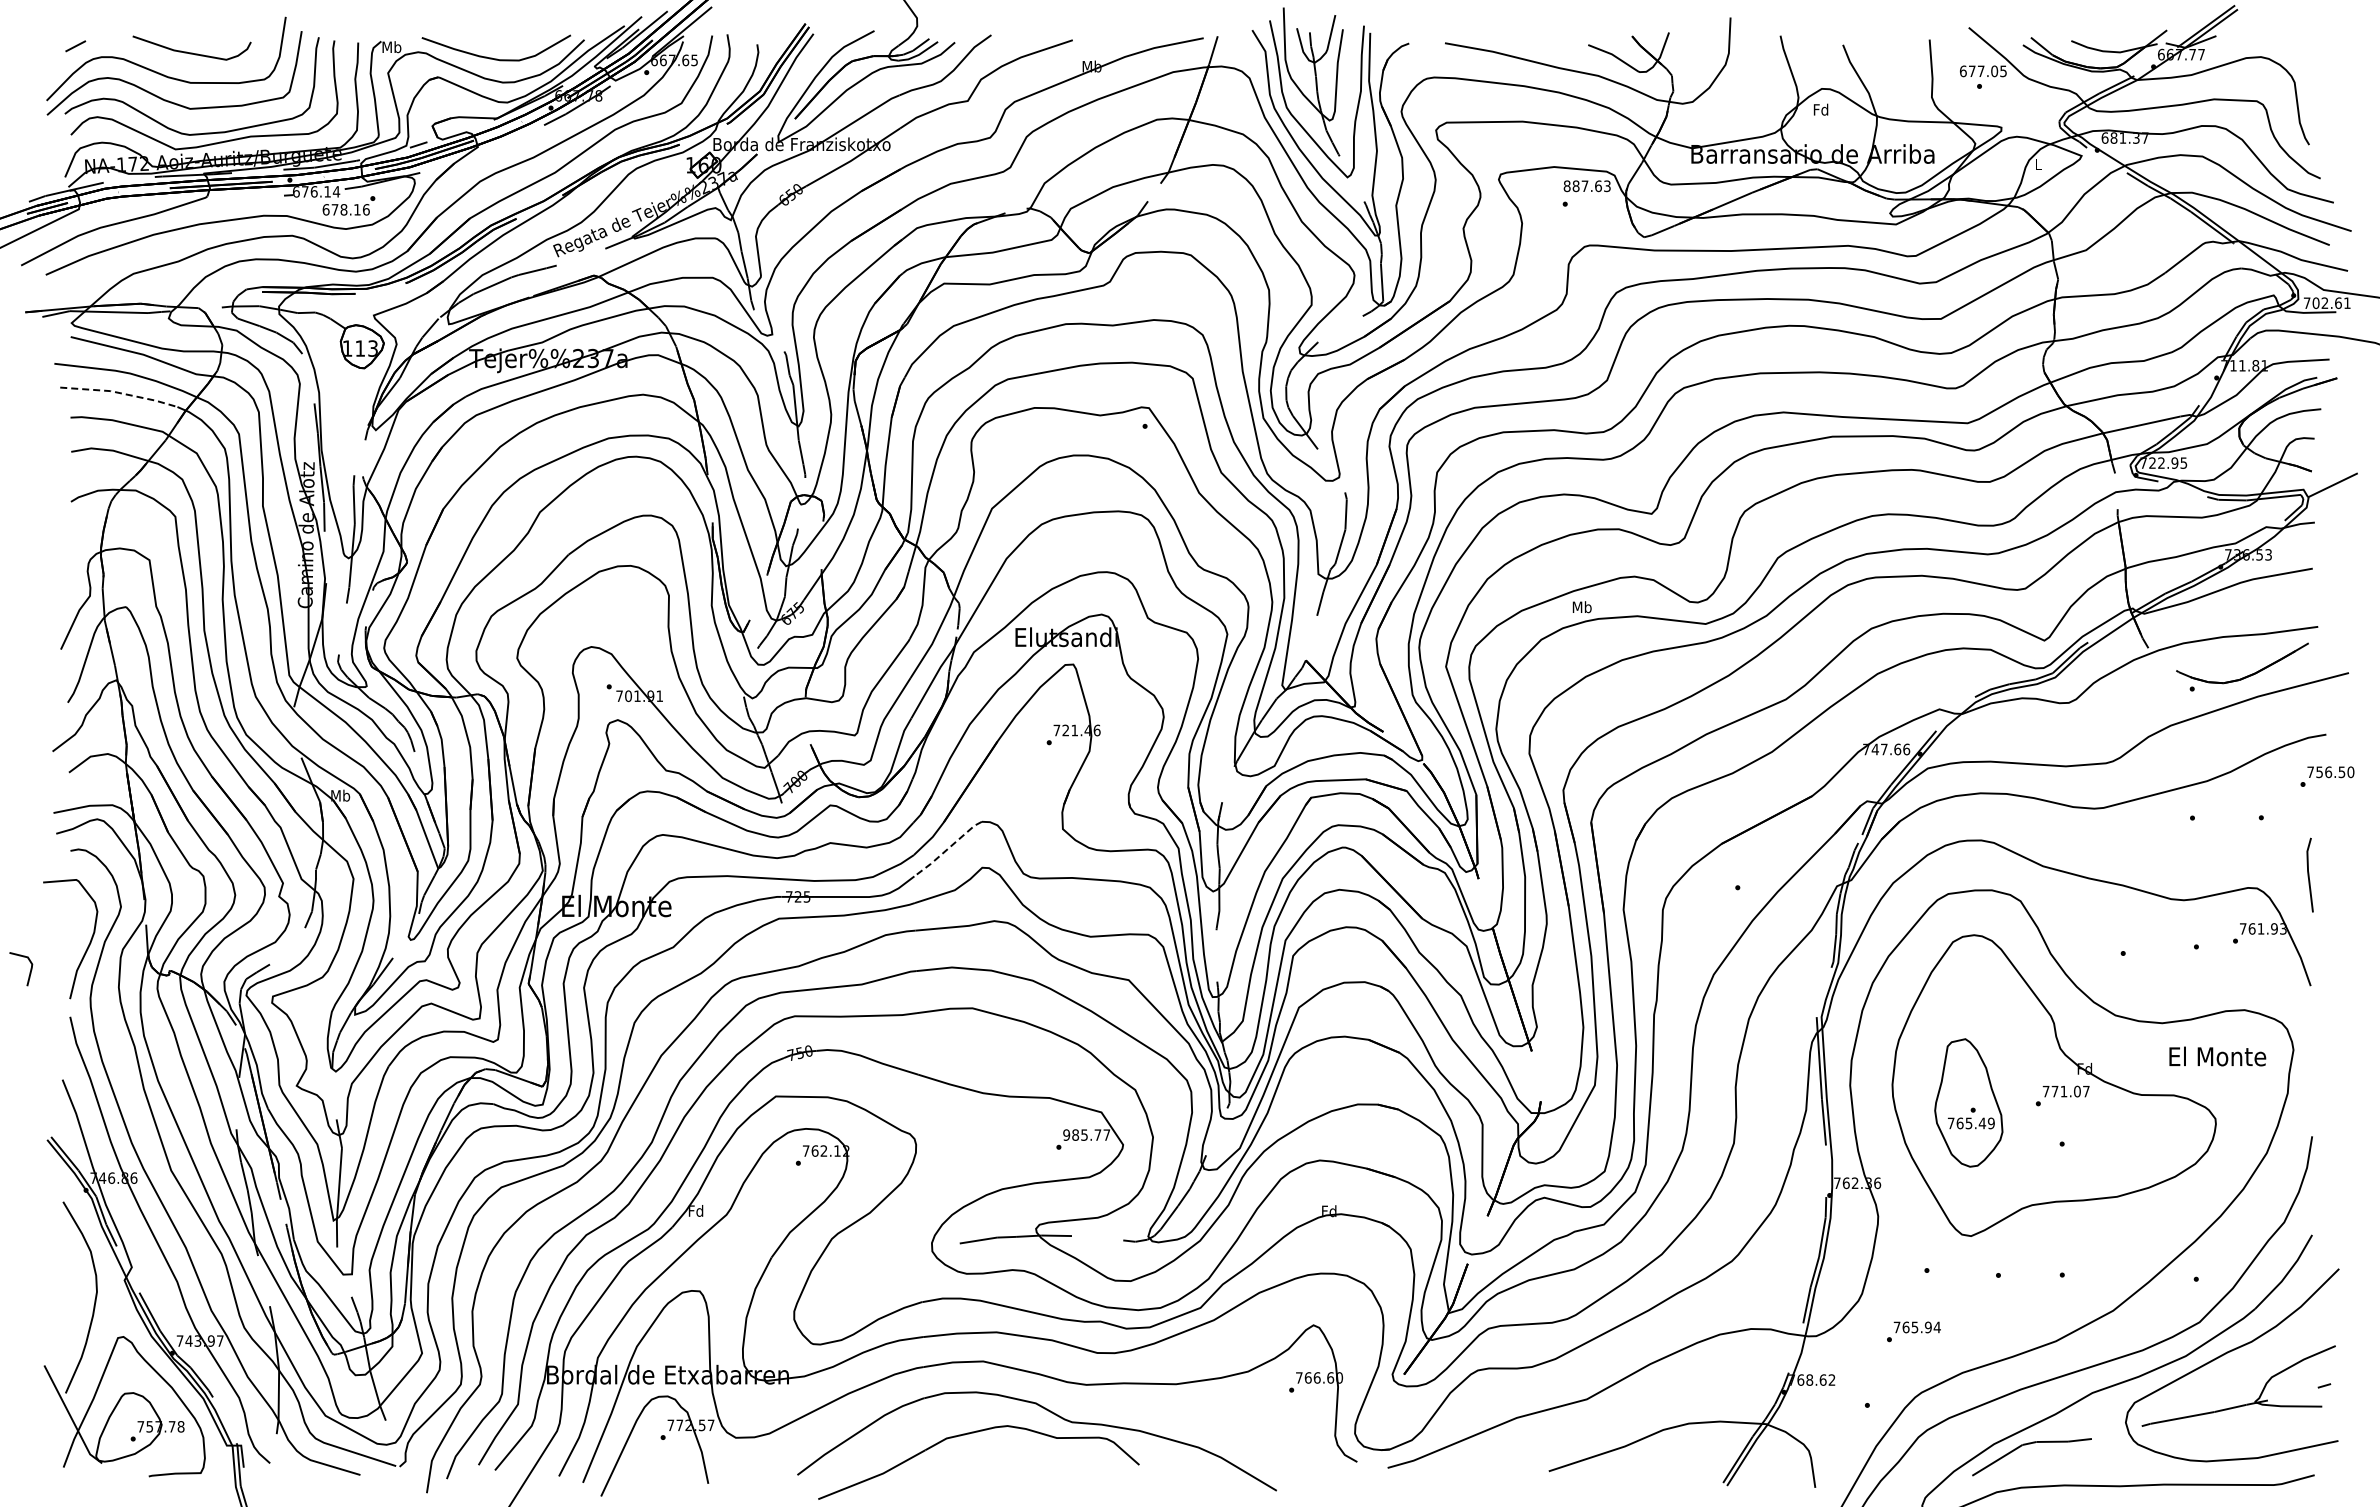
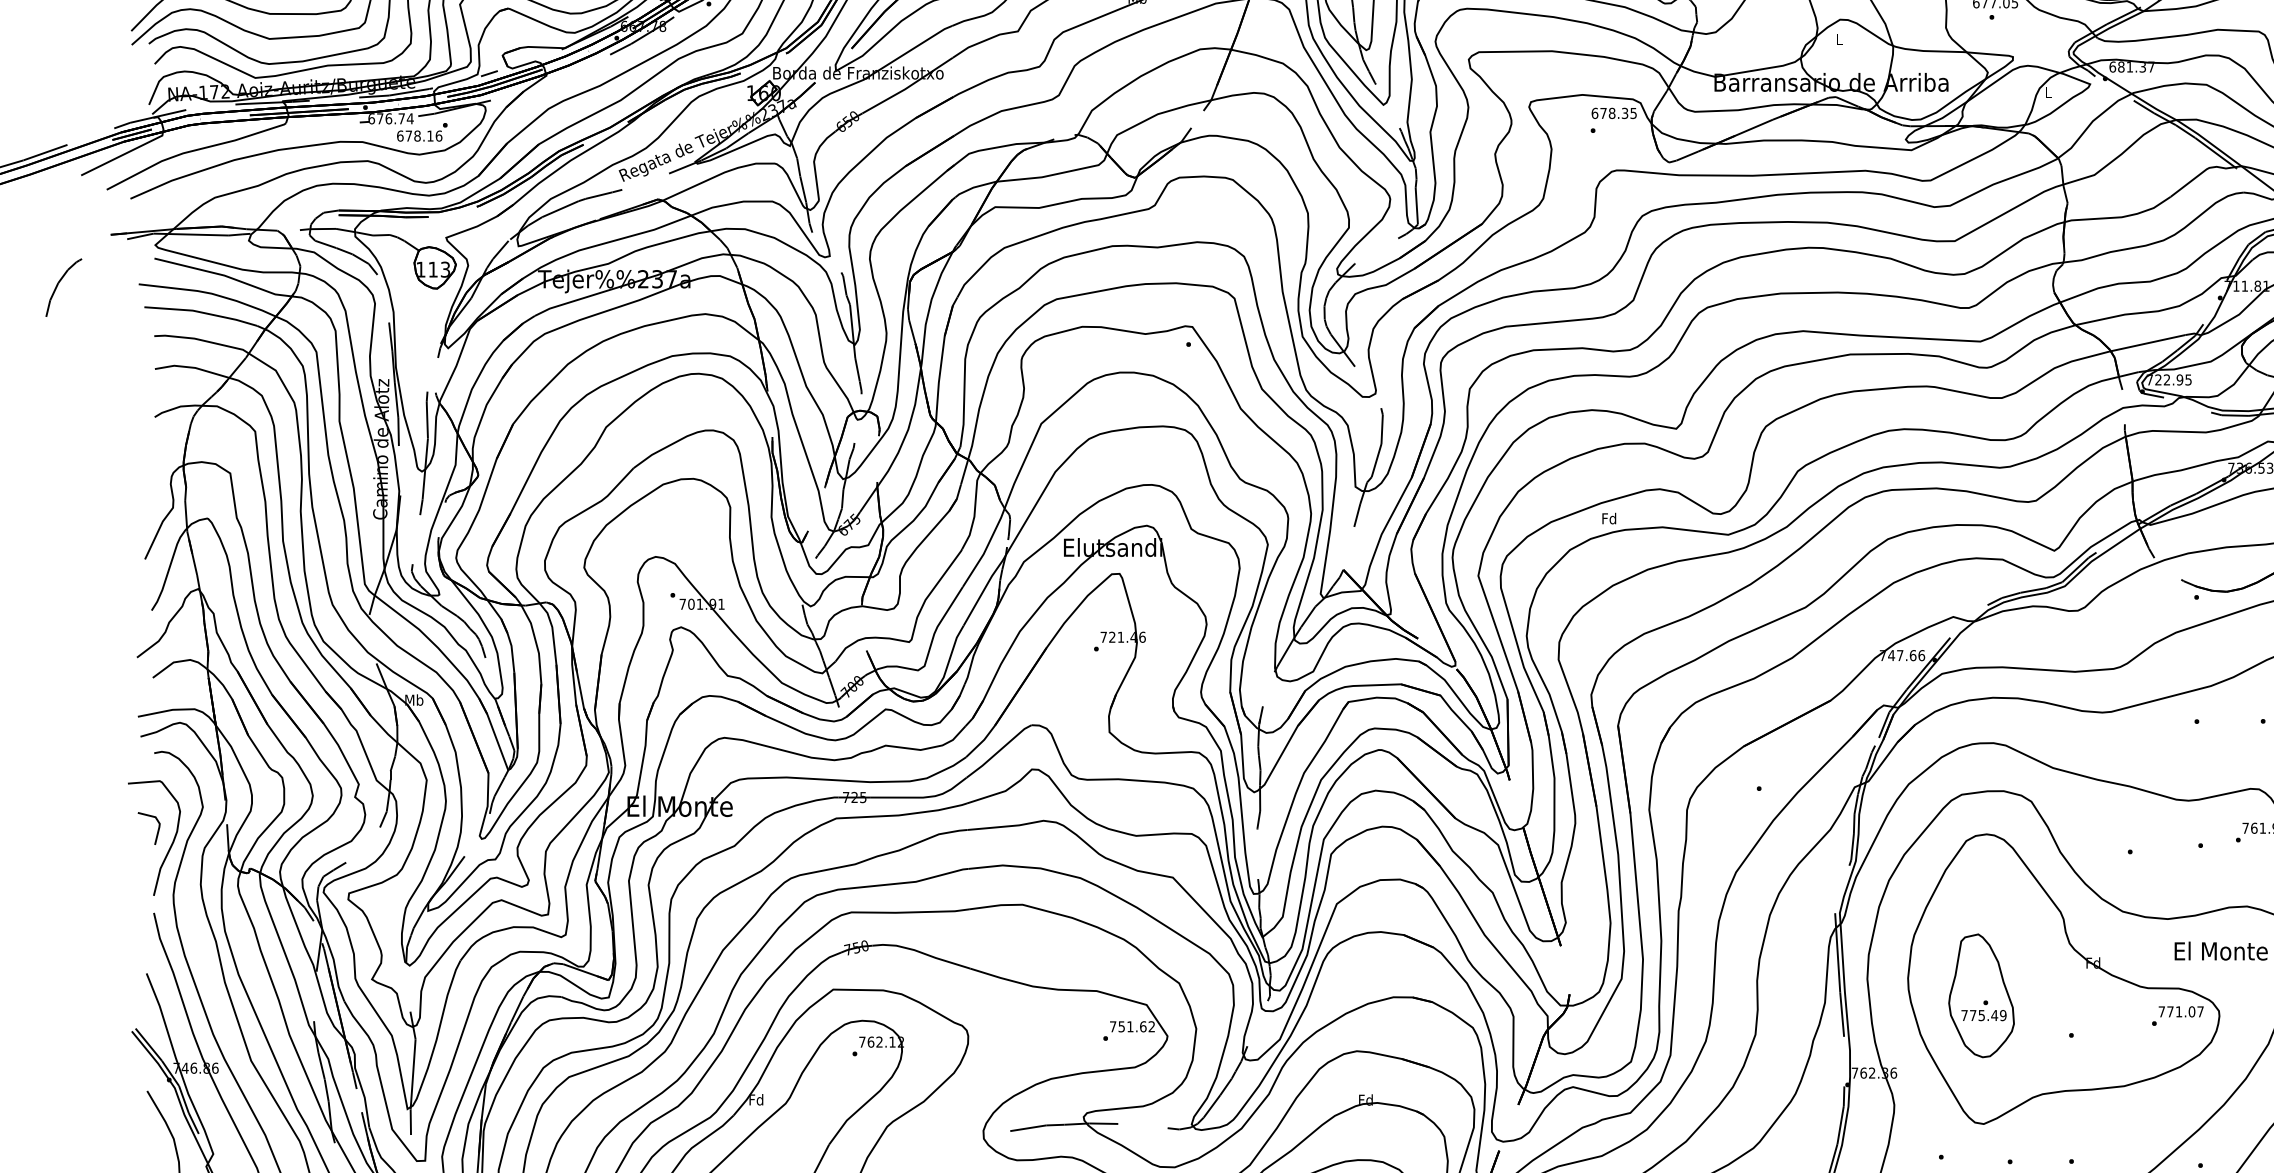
text: (1820, 109) -> (1838, 39), Fd -> L
text: (1586, 186) -> (1613, 113), 887.63 -> 678.35
text: (327, 191) -> (401, 118), 676.14 -> 676.74
line: (120, 393) -> (202, 312), dashed -> solid
text: (1581, 607) -> (1608, 518), Mb -> Fd
line: (947, 849) -> (998, 751), dashed -> solid
line: (29, 972) -> (157, 831), moved
text: (2062, 1095) -> (2177, 1015), moved
text: (1959, 1123) -> (1972, 1015), 765.49 -> 775.49
text: (1086, 1134) -> (1132, 1026), 985.77 -> 751.62

